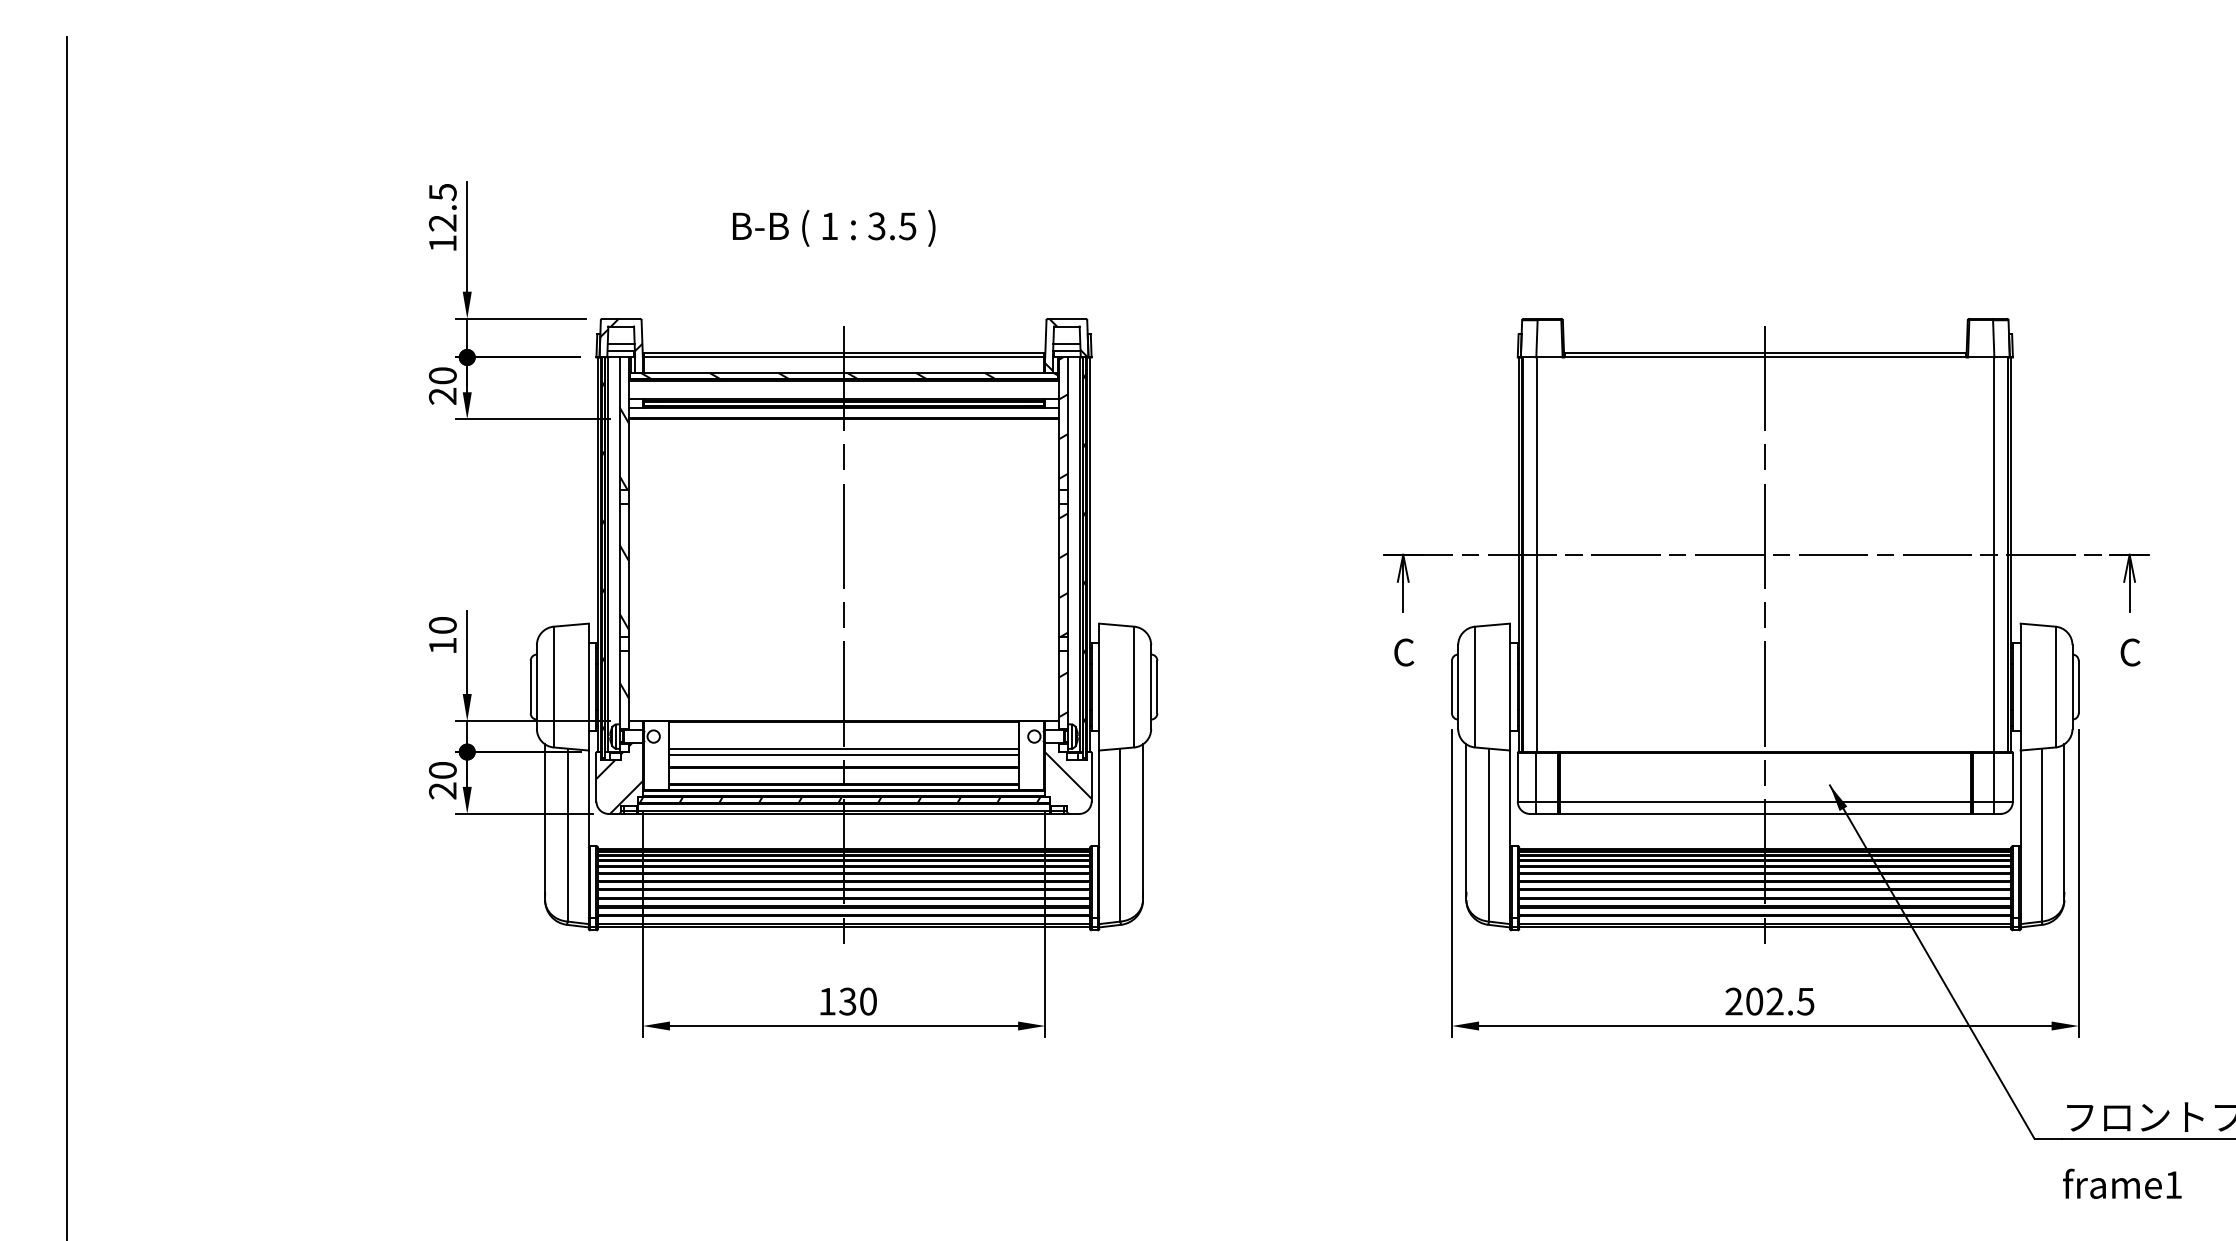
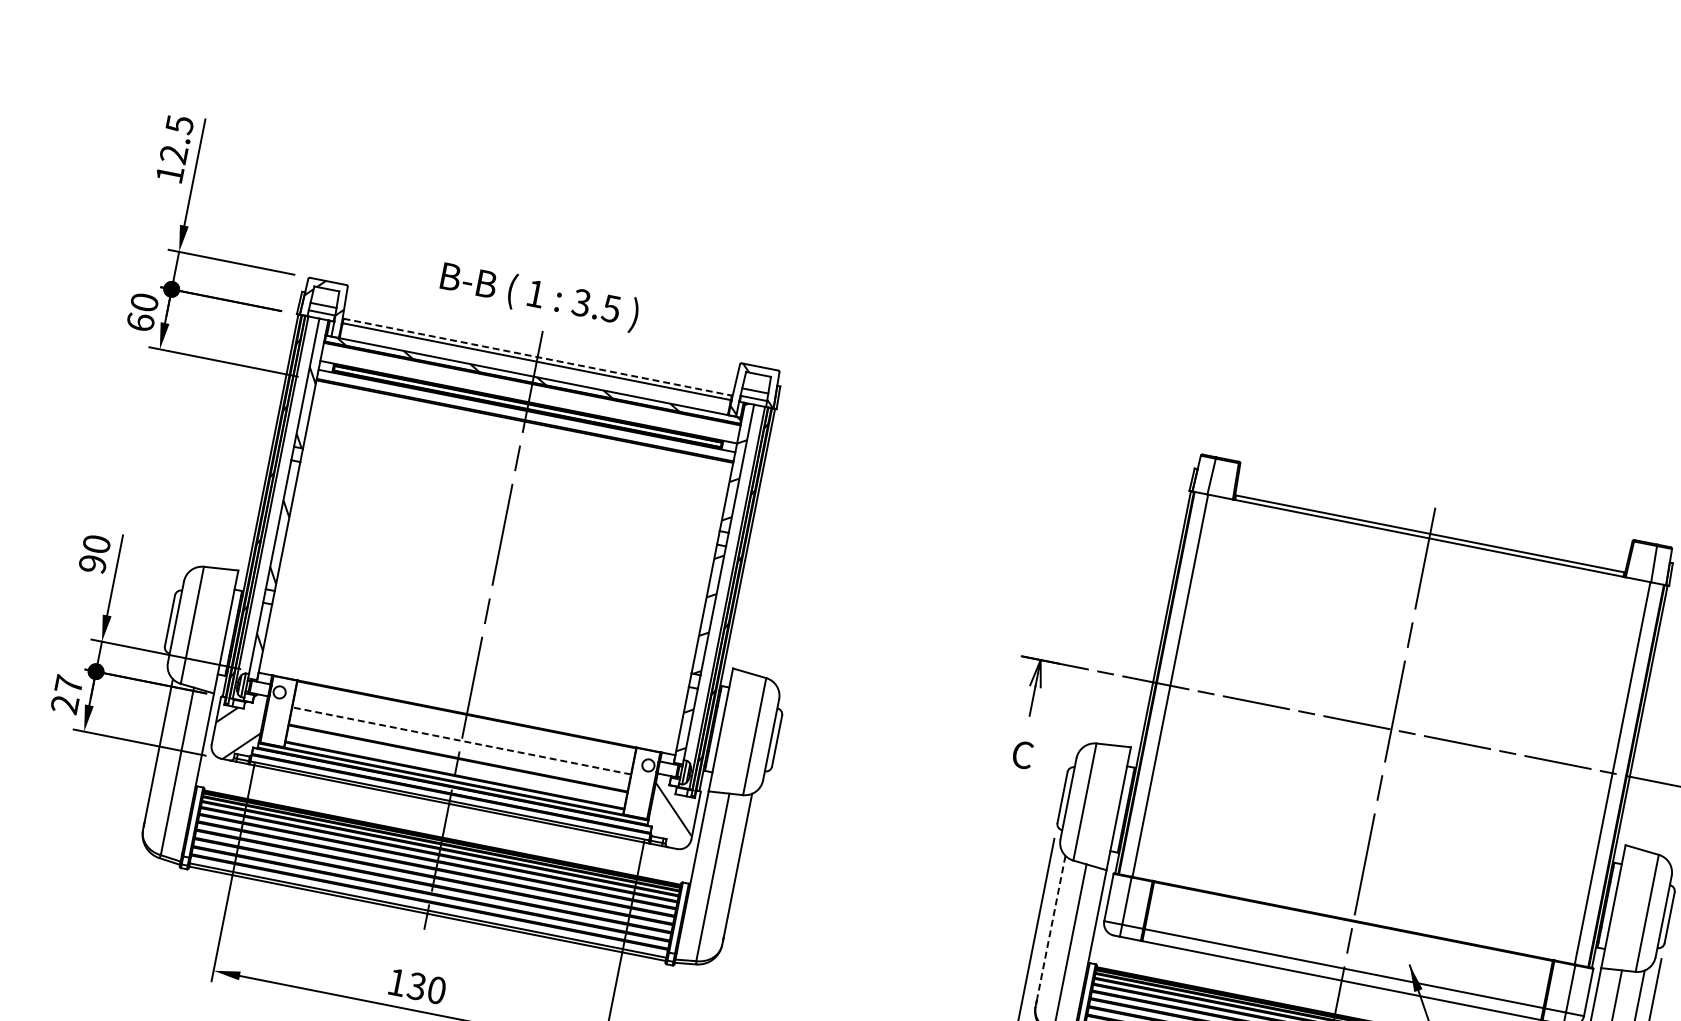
text: (834, 228) -> (539, 296), moved
line: (844, 352) -> (538, 356), solid -> dashed
text: (442, 395) -> (140, 321), 20 -> 60
text: (442, 645) -> (92, 563), 10 -> 90
line: (844, 748) -> (462, 740), solid -> dashed
line: (843, 755) -> (459, 747), removed
text: (442, 769) -> (68, 683), 20 -> 27
hatch: (839, 799) -> (447, 789), removed
line: (1466, 818) -> (1051, 927), solid -> dashed

